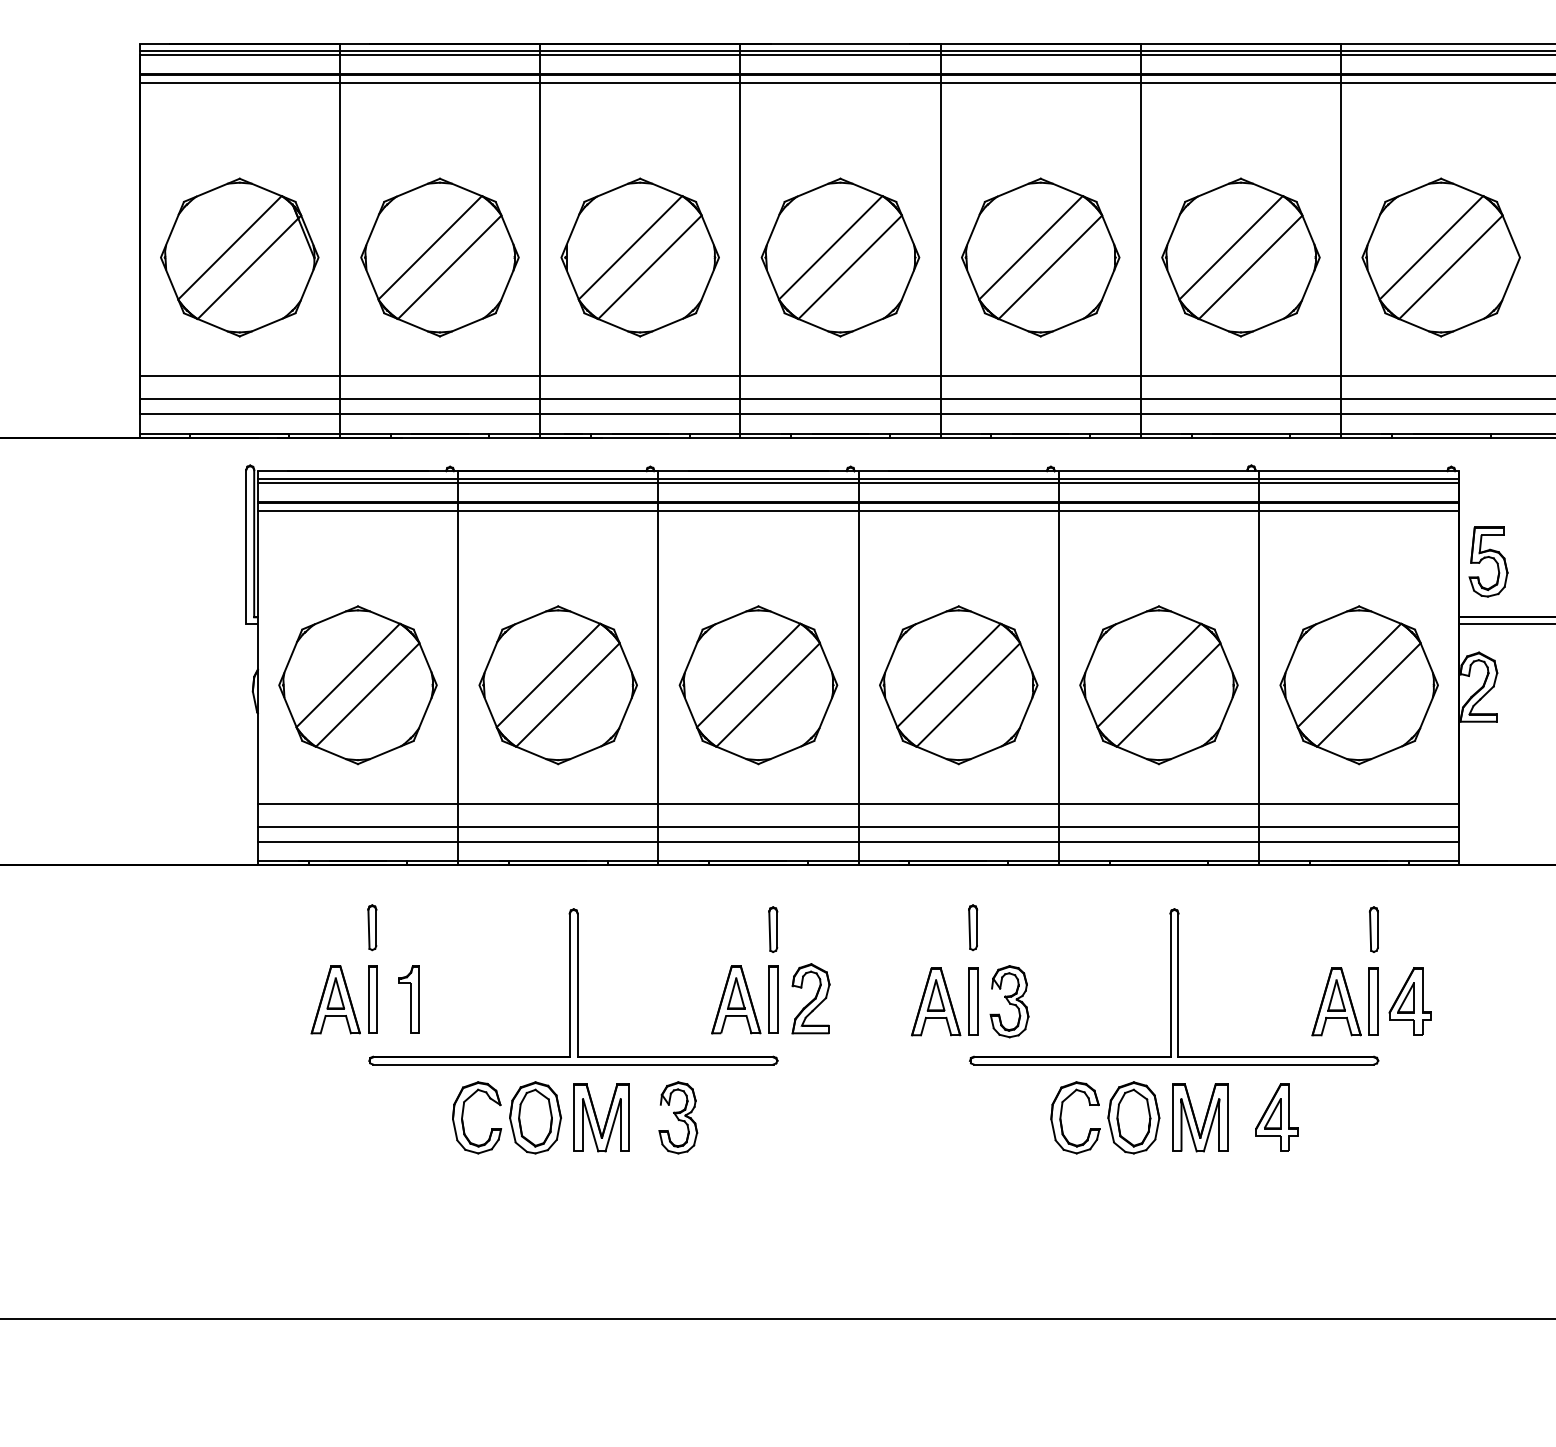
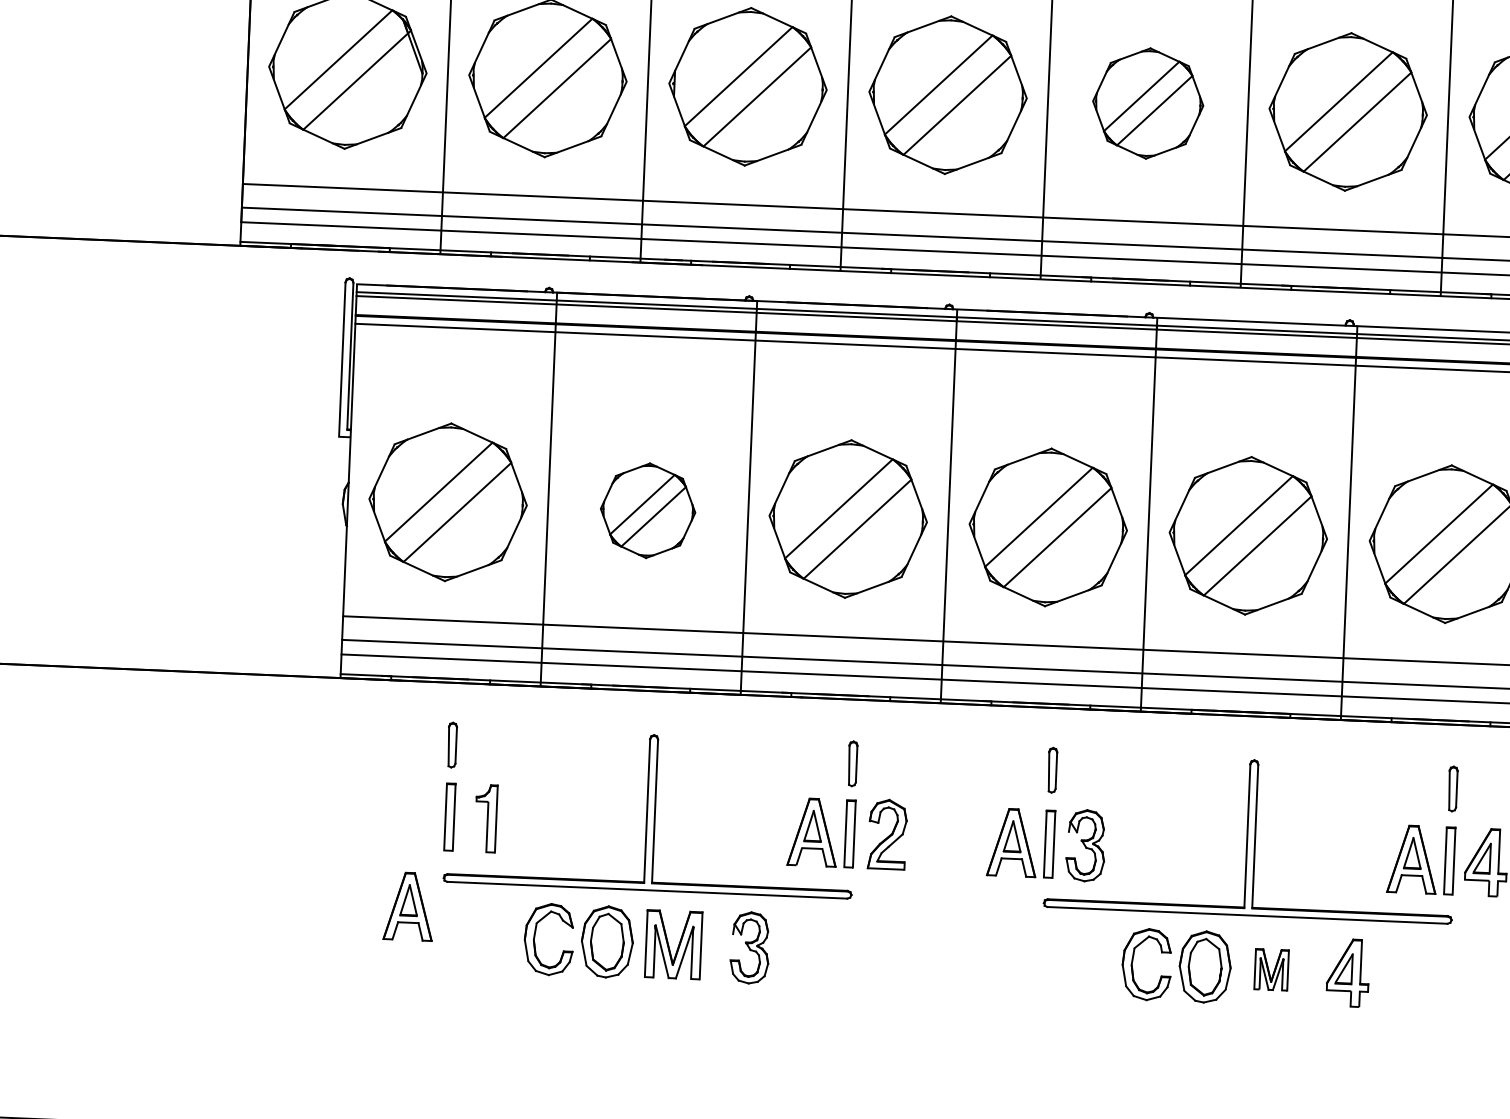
part: (1040, 257) -> (1147, 103), size x0.7
part: (557, 685) -> (647, 510), size x0.6
part: (335, 999) -> (408, 906), moved
part: (1200, 1117) -> (1271, 969), size x0.6

